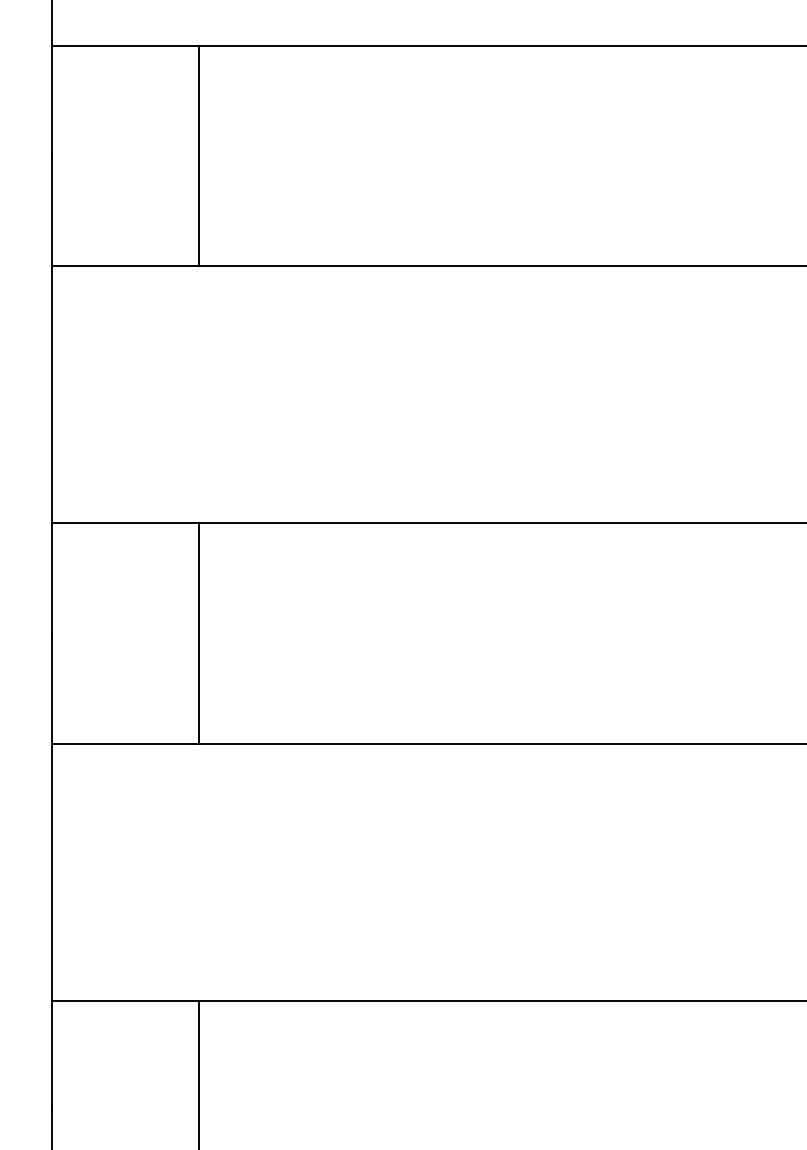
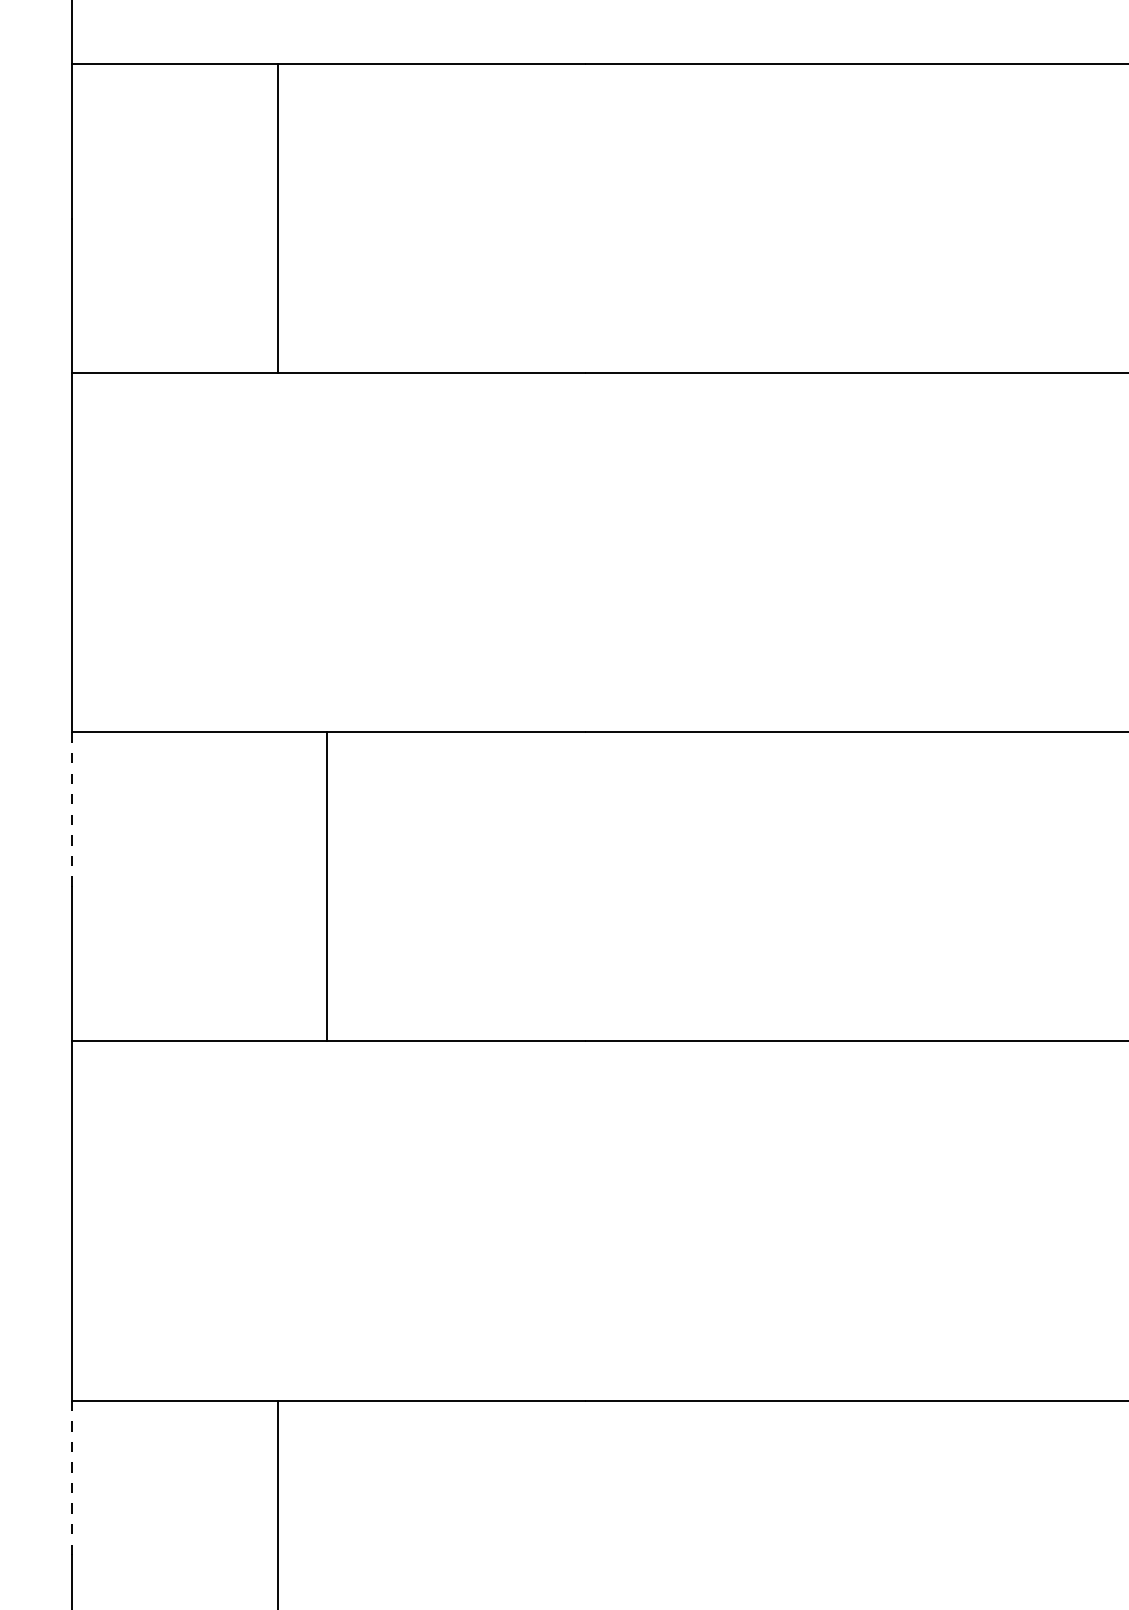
line: (51, 578) -> (72, 809), solid -> dashed
line: (198, 633) -> (326, 886), moved
line: (51, 1055) -> (72, 1477), solid -> dashed

